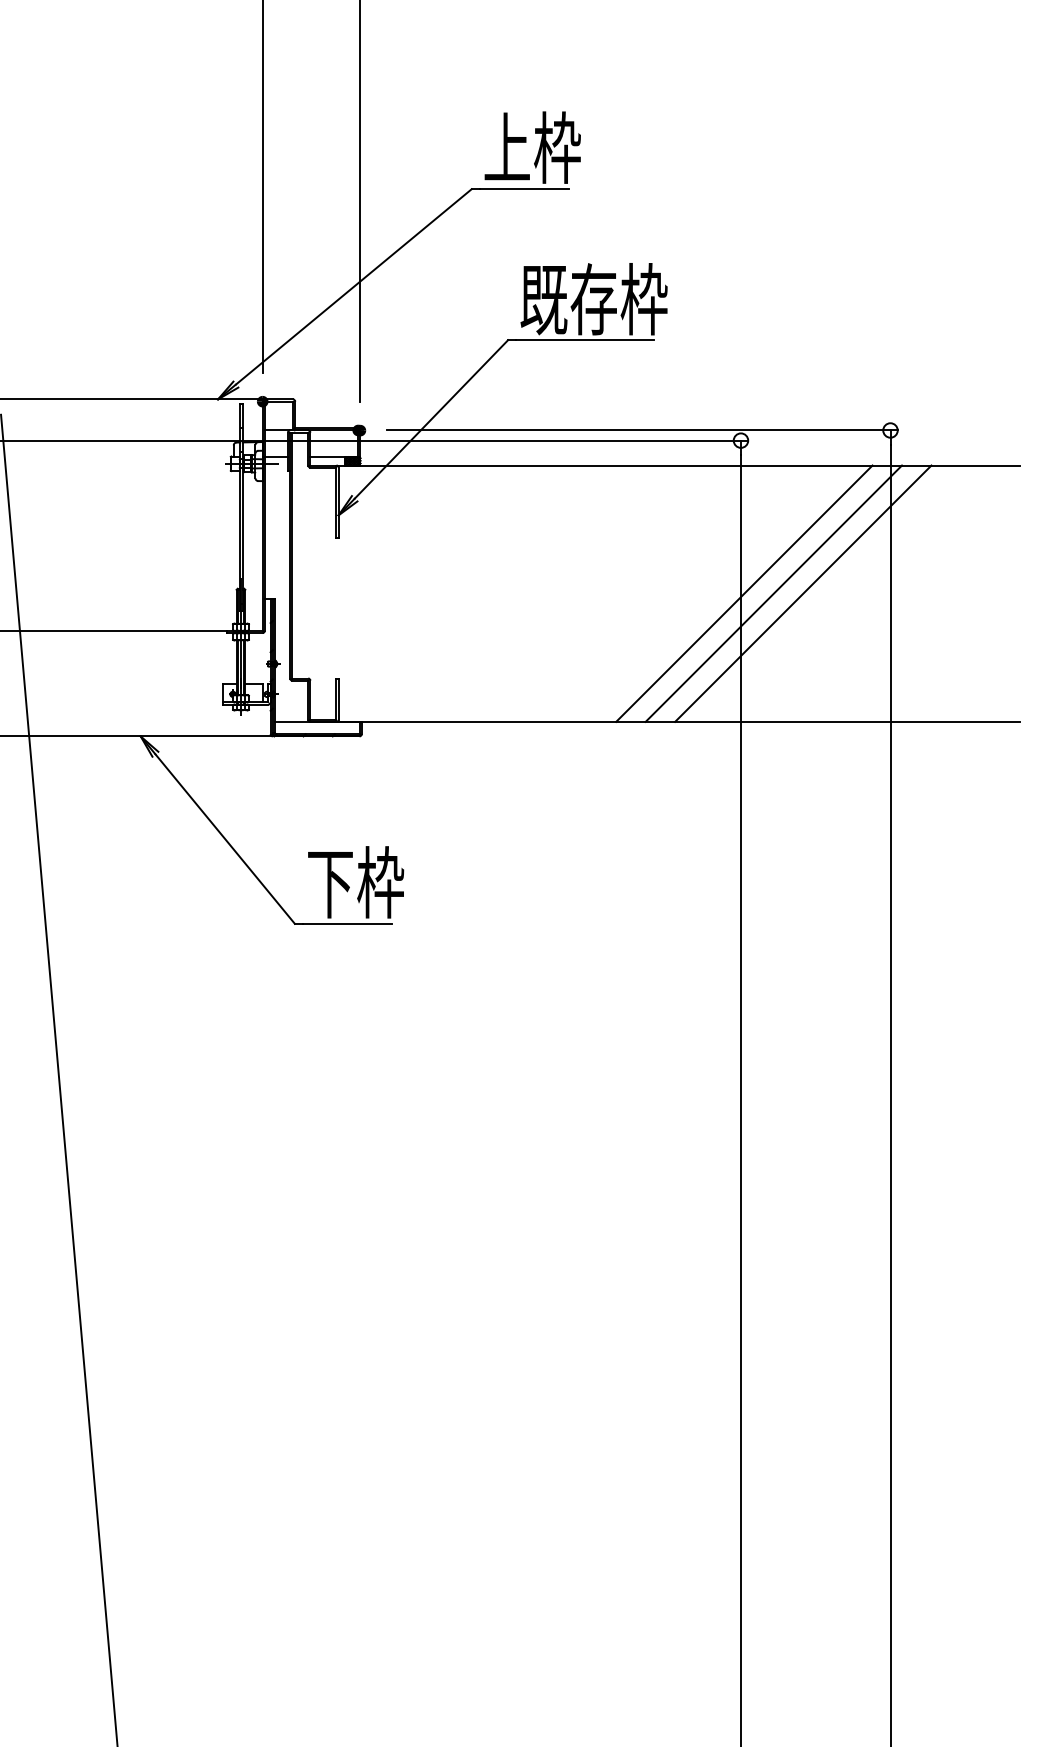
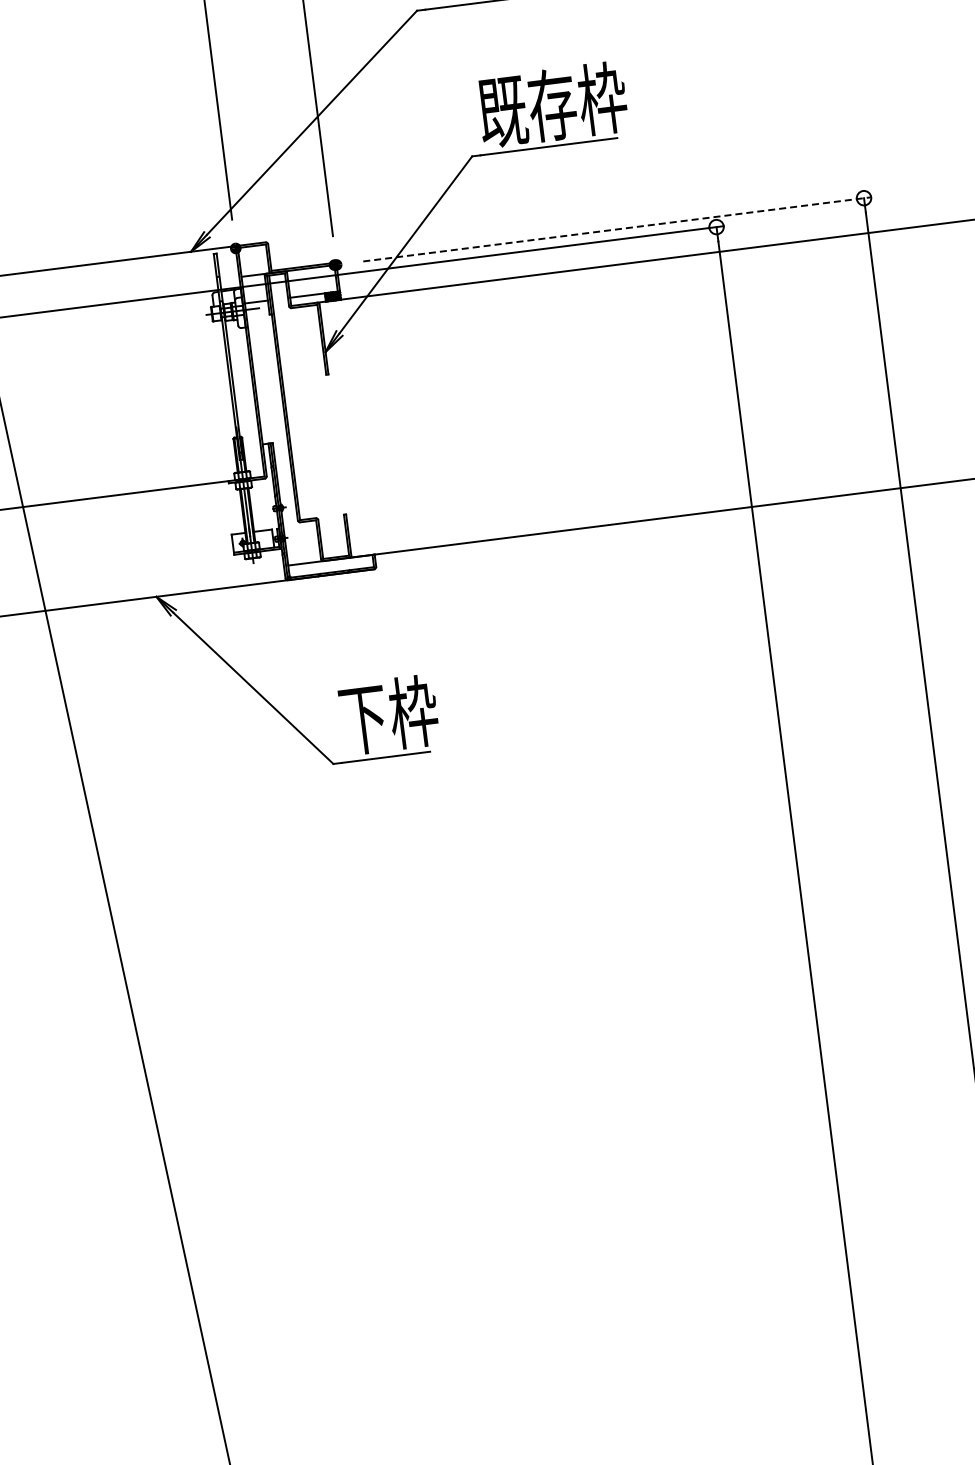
line: (642, 430) -> (617, 229), solid -> dashed
line: (744, 593) -> (739, 378), removed
line: (773, 593) -> (768, 375), removed
line: (803, 593) -> (797, 371), removed

